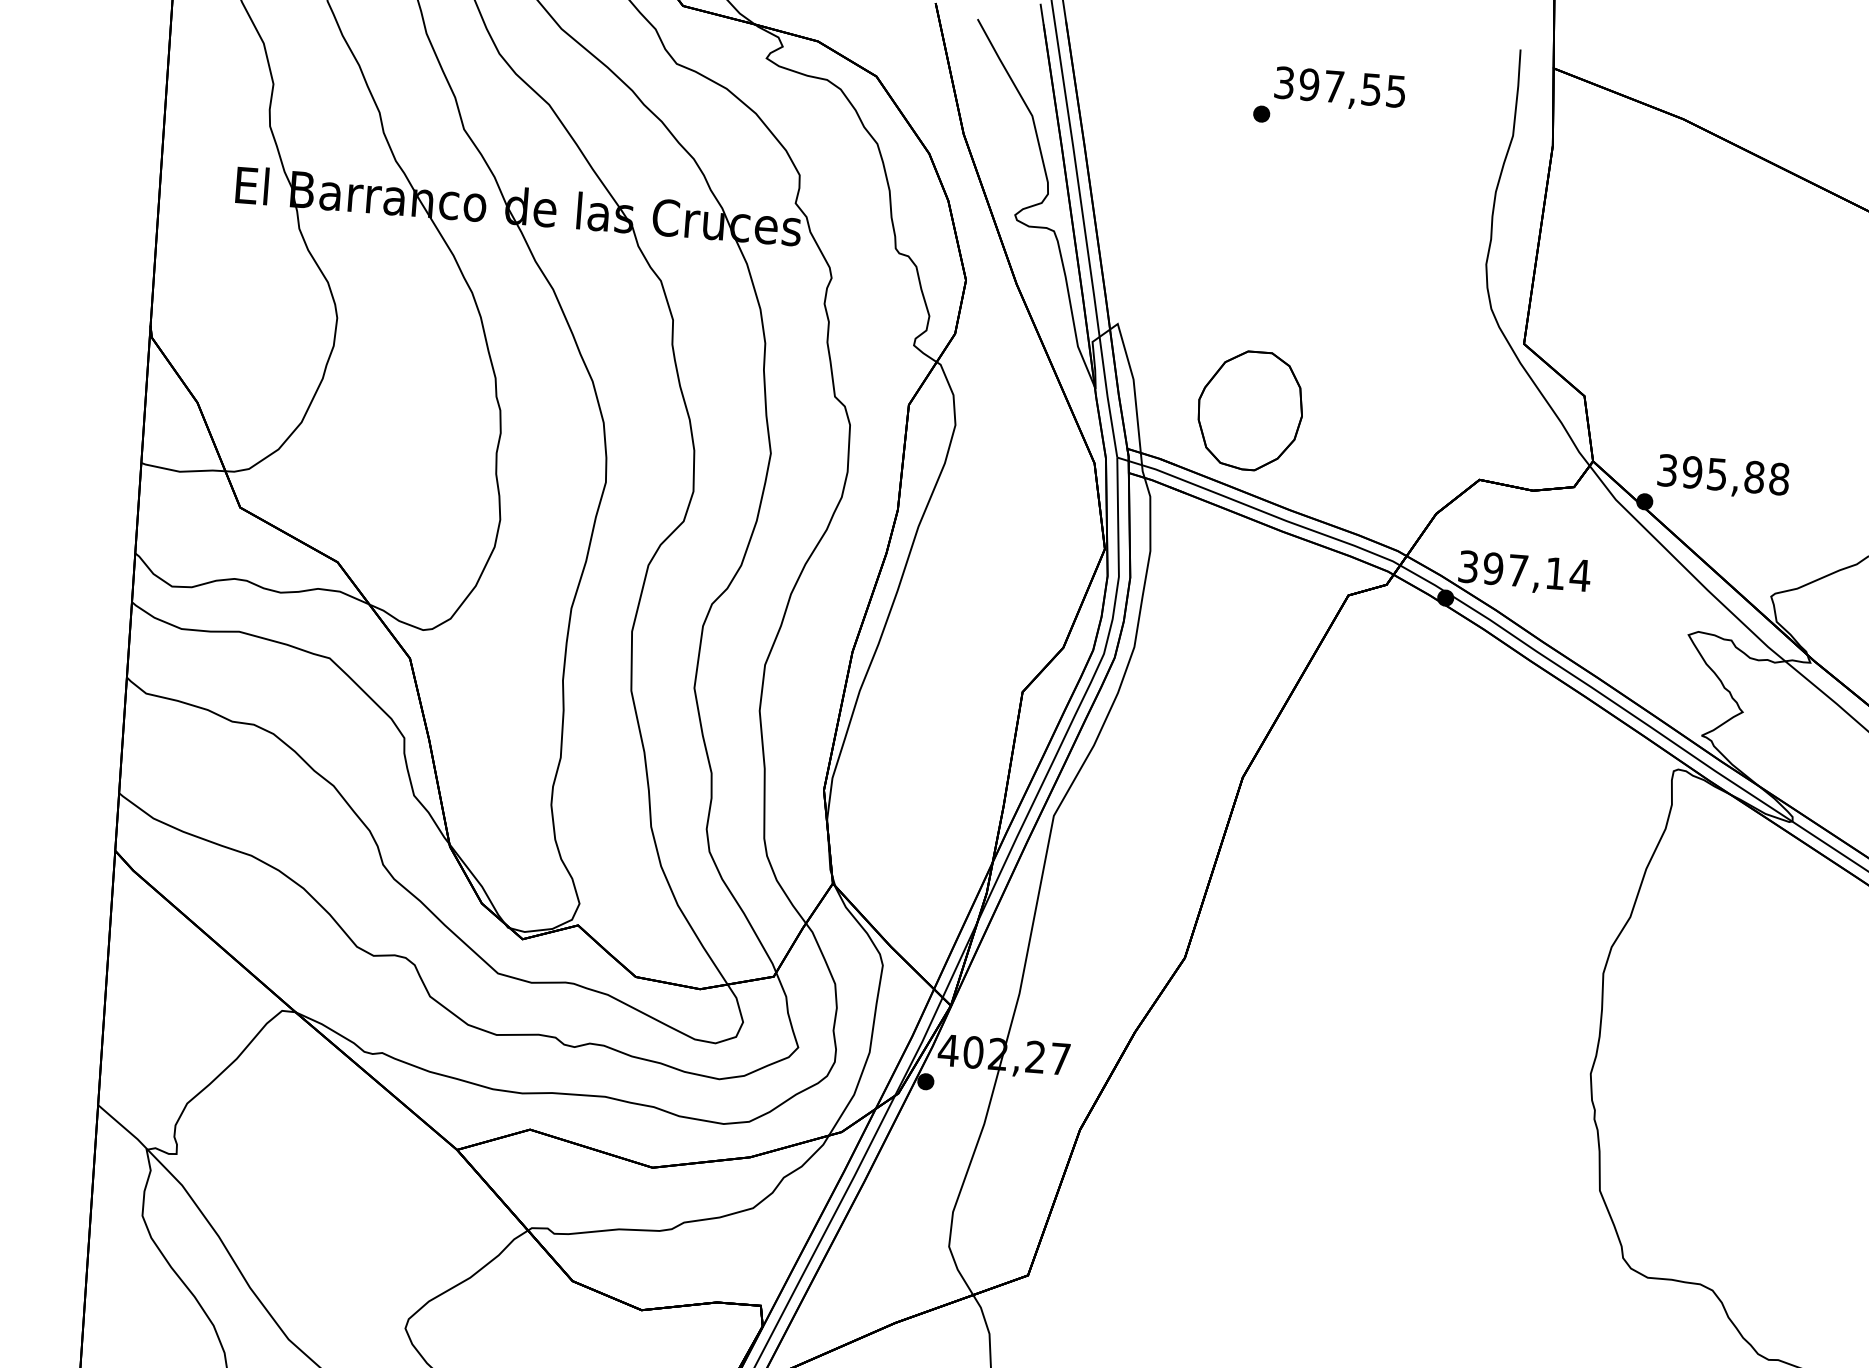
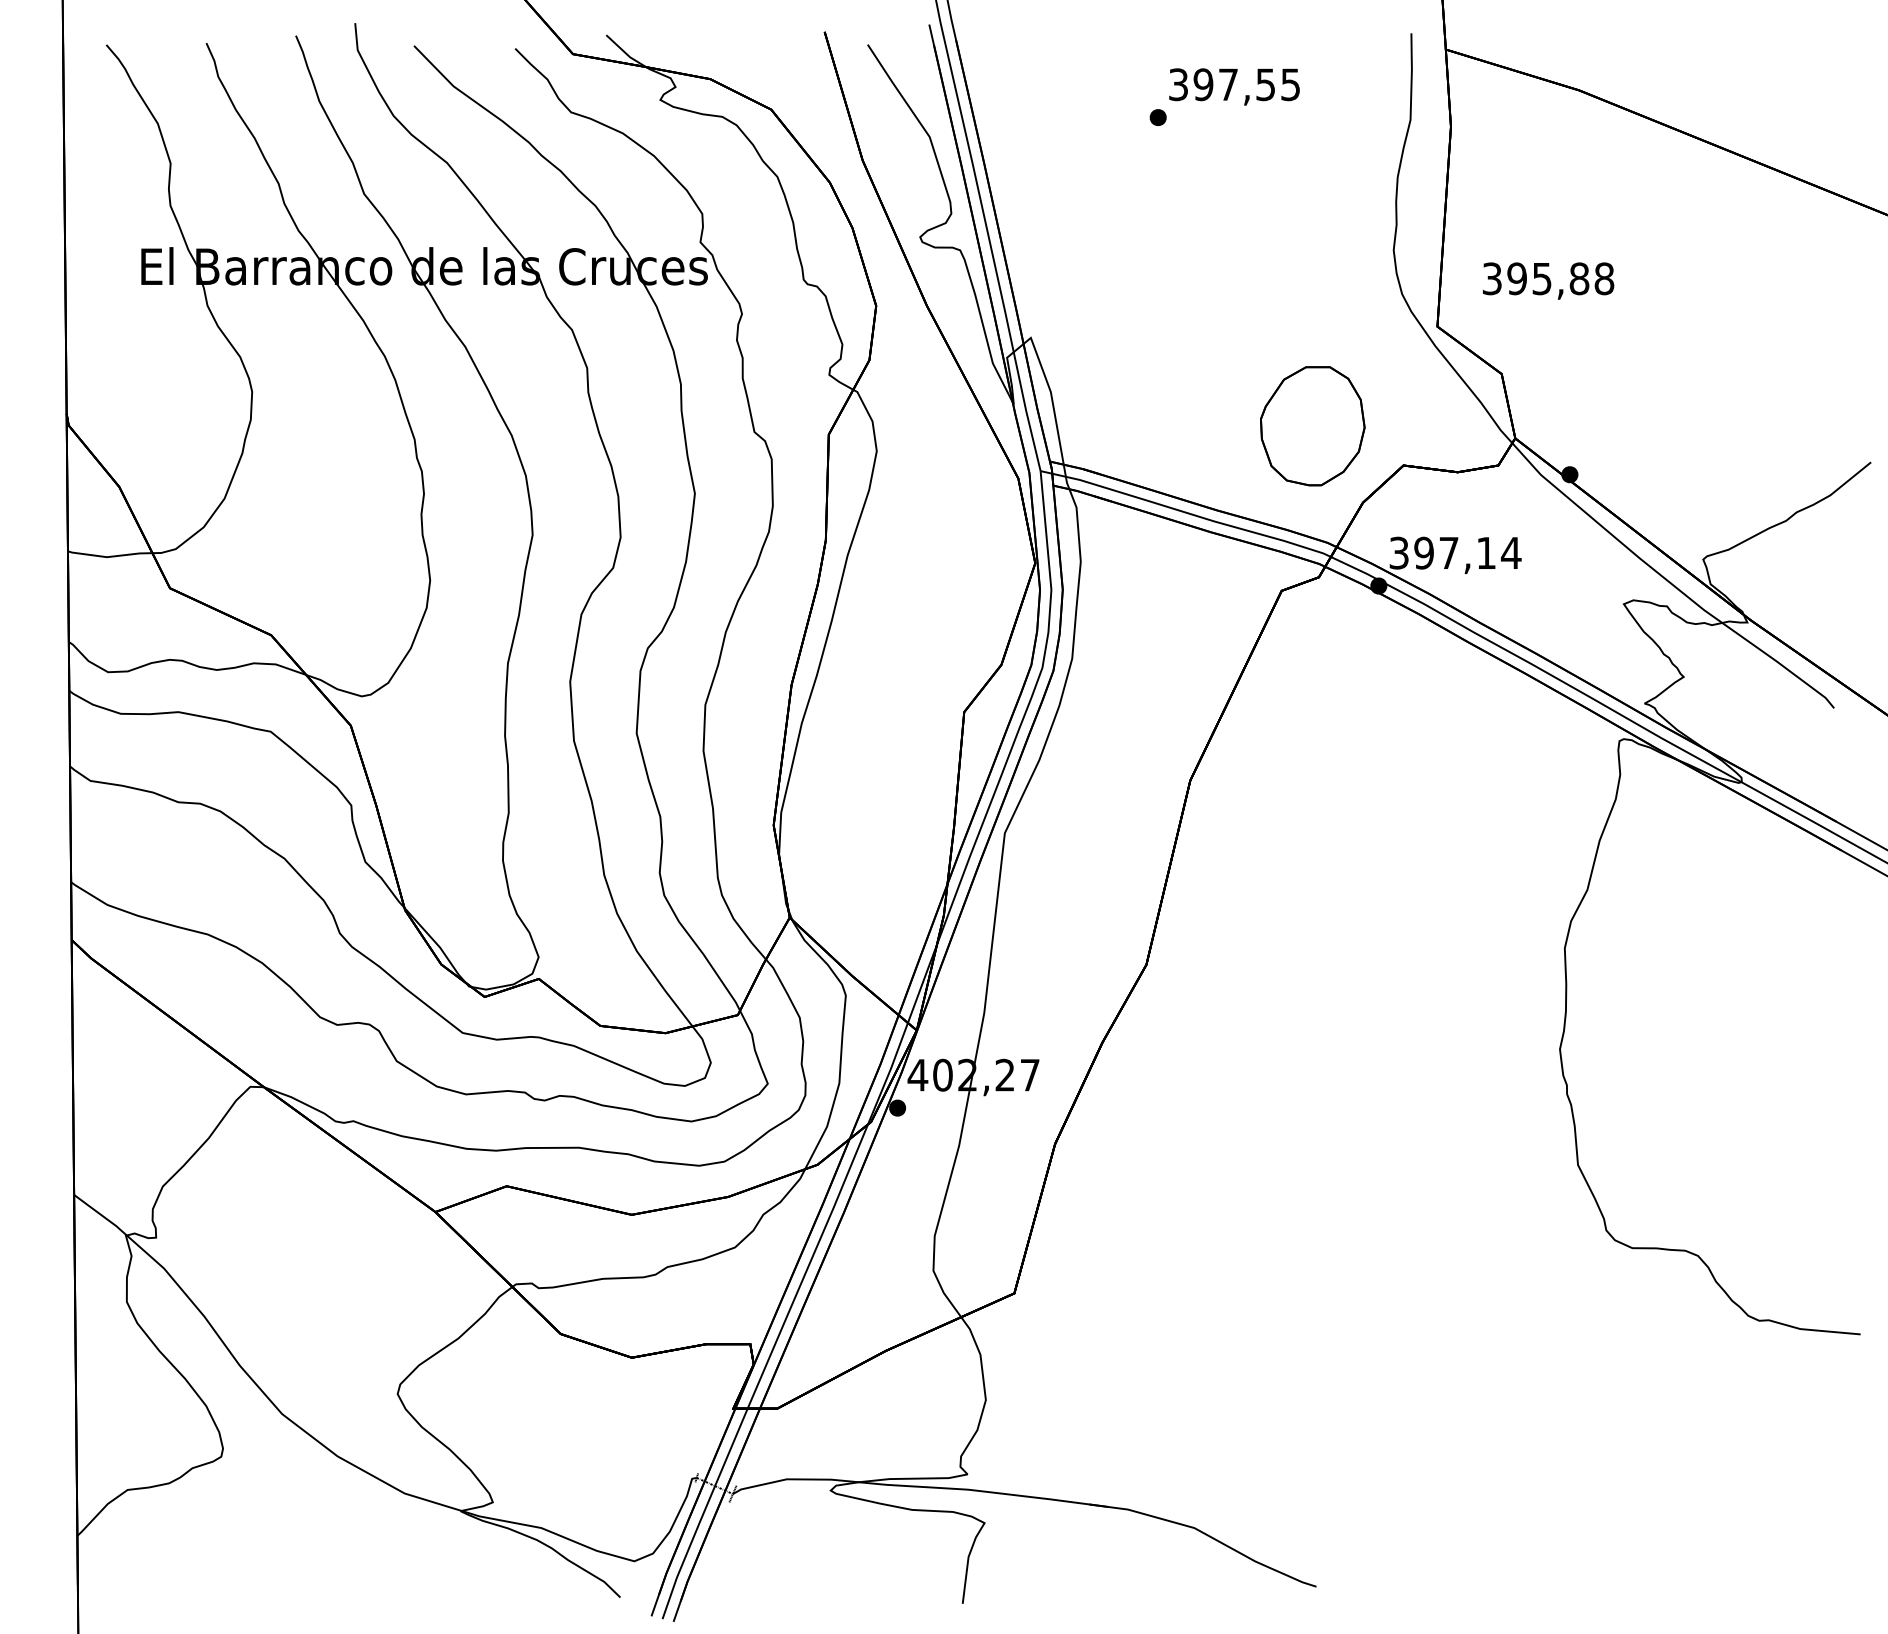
part: (1250, 411) -> (1312, 426), moved
text: (1723, 476) -> (1548, 280), moved

